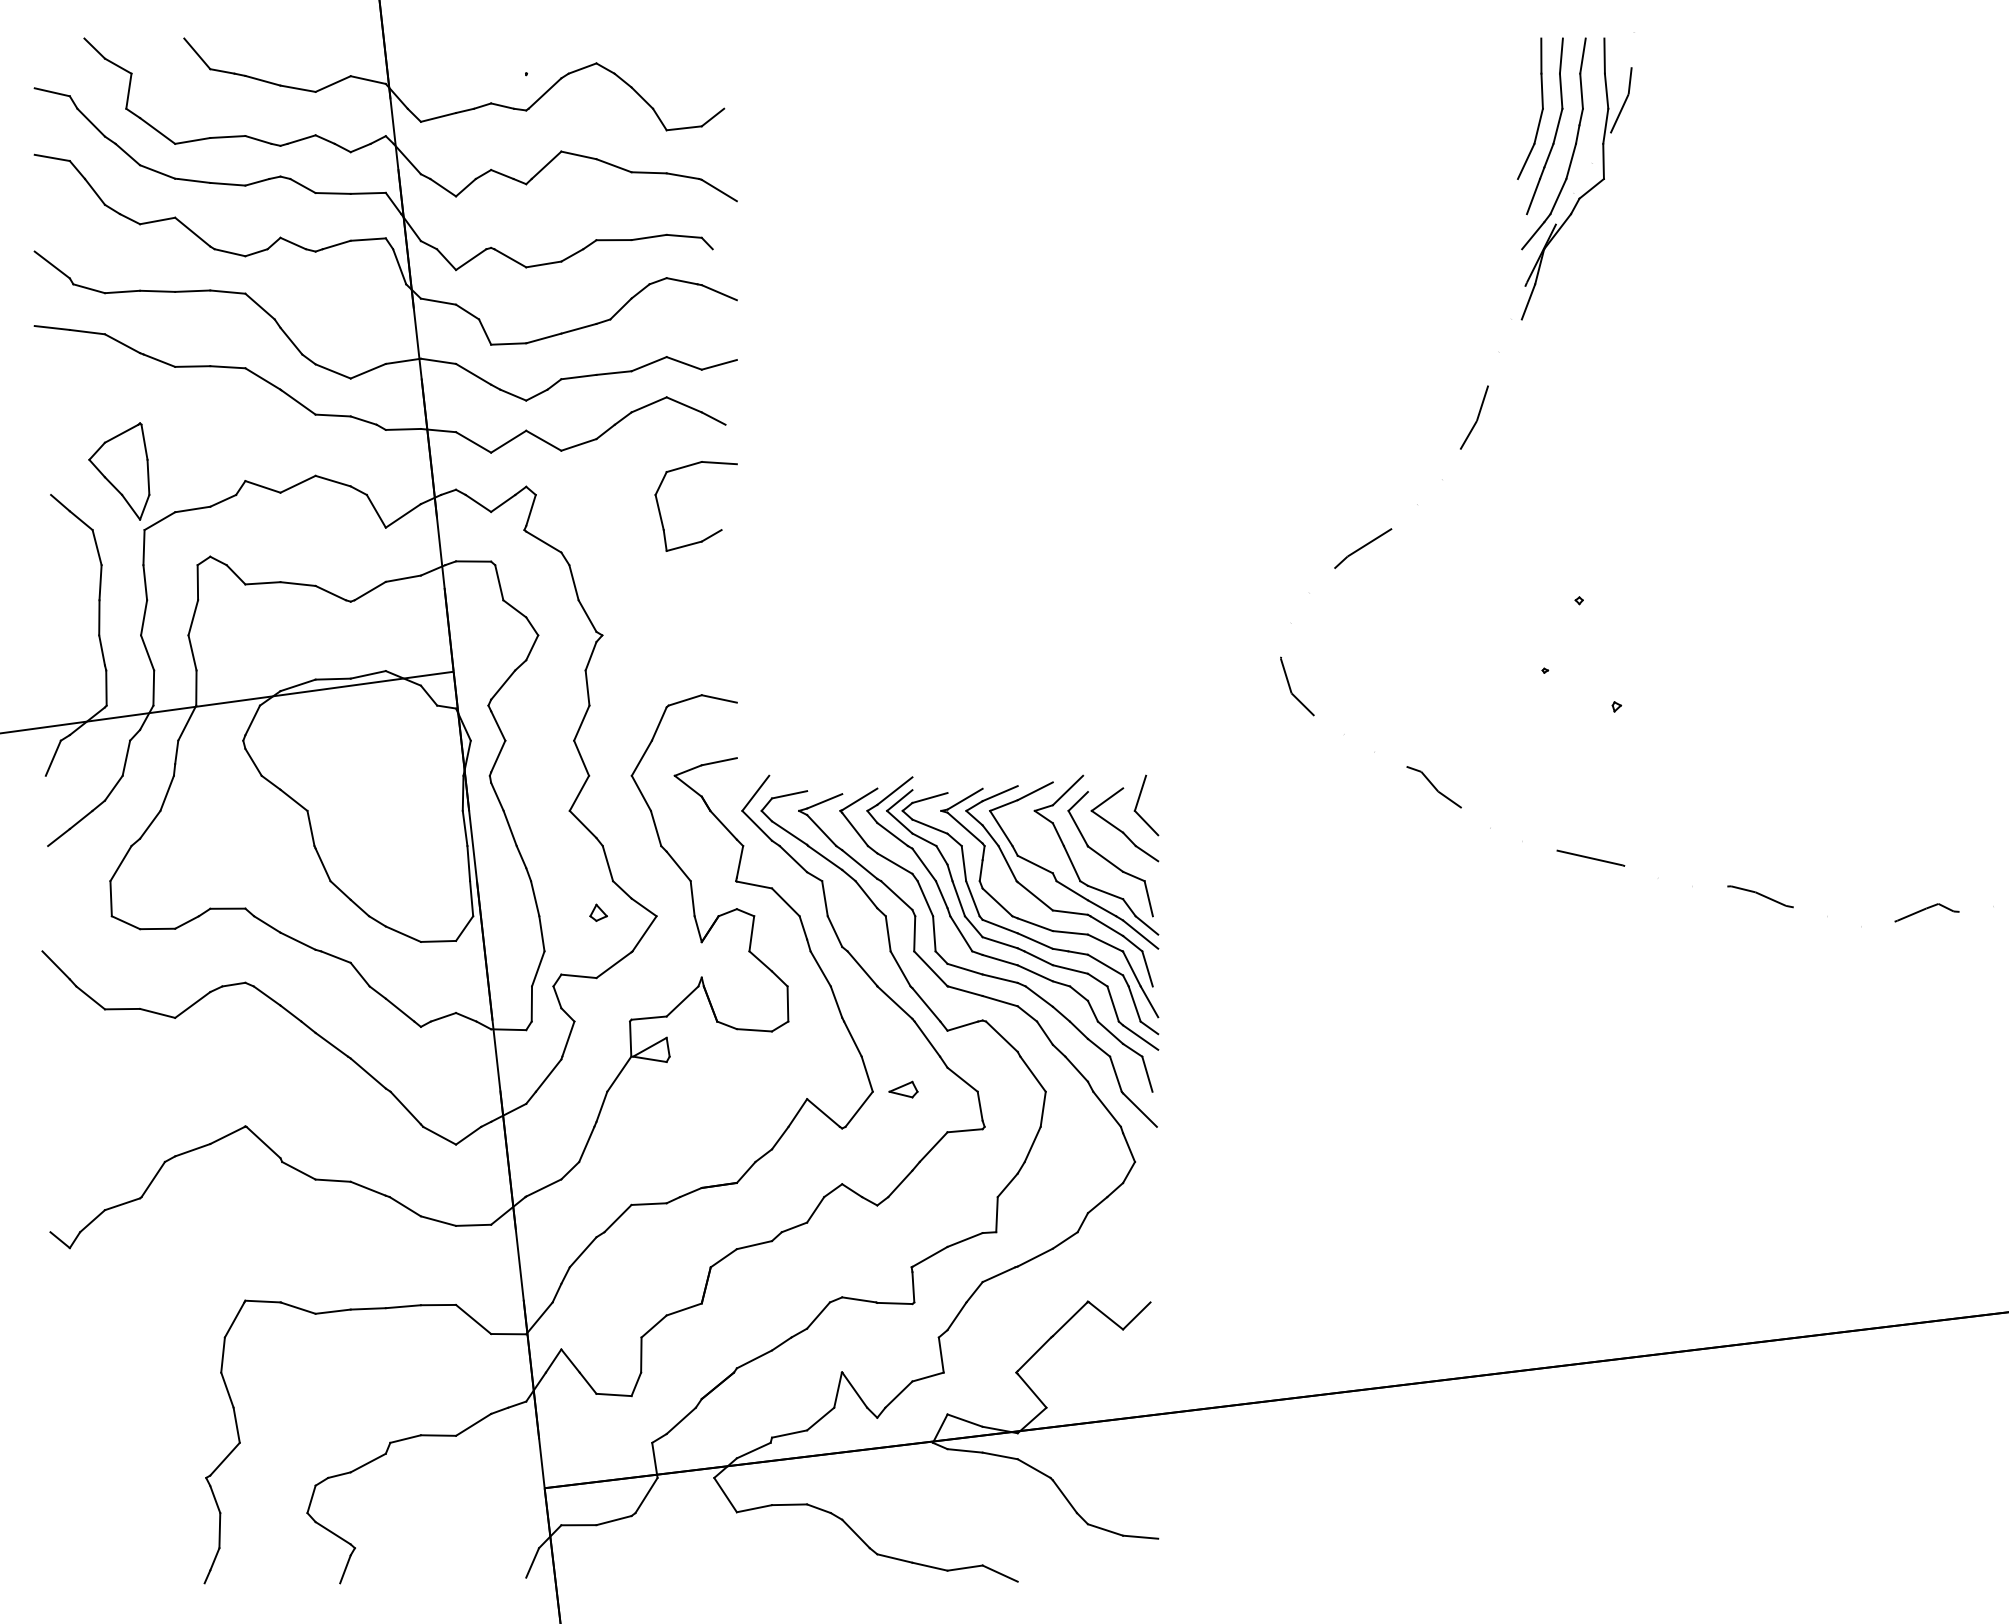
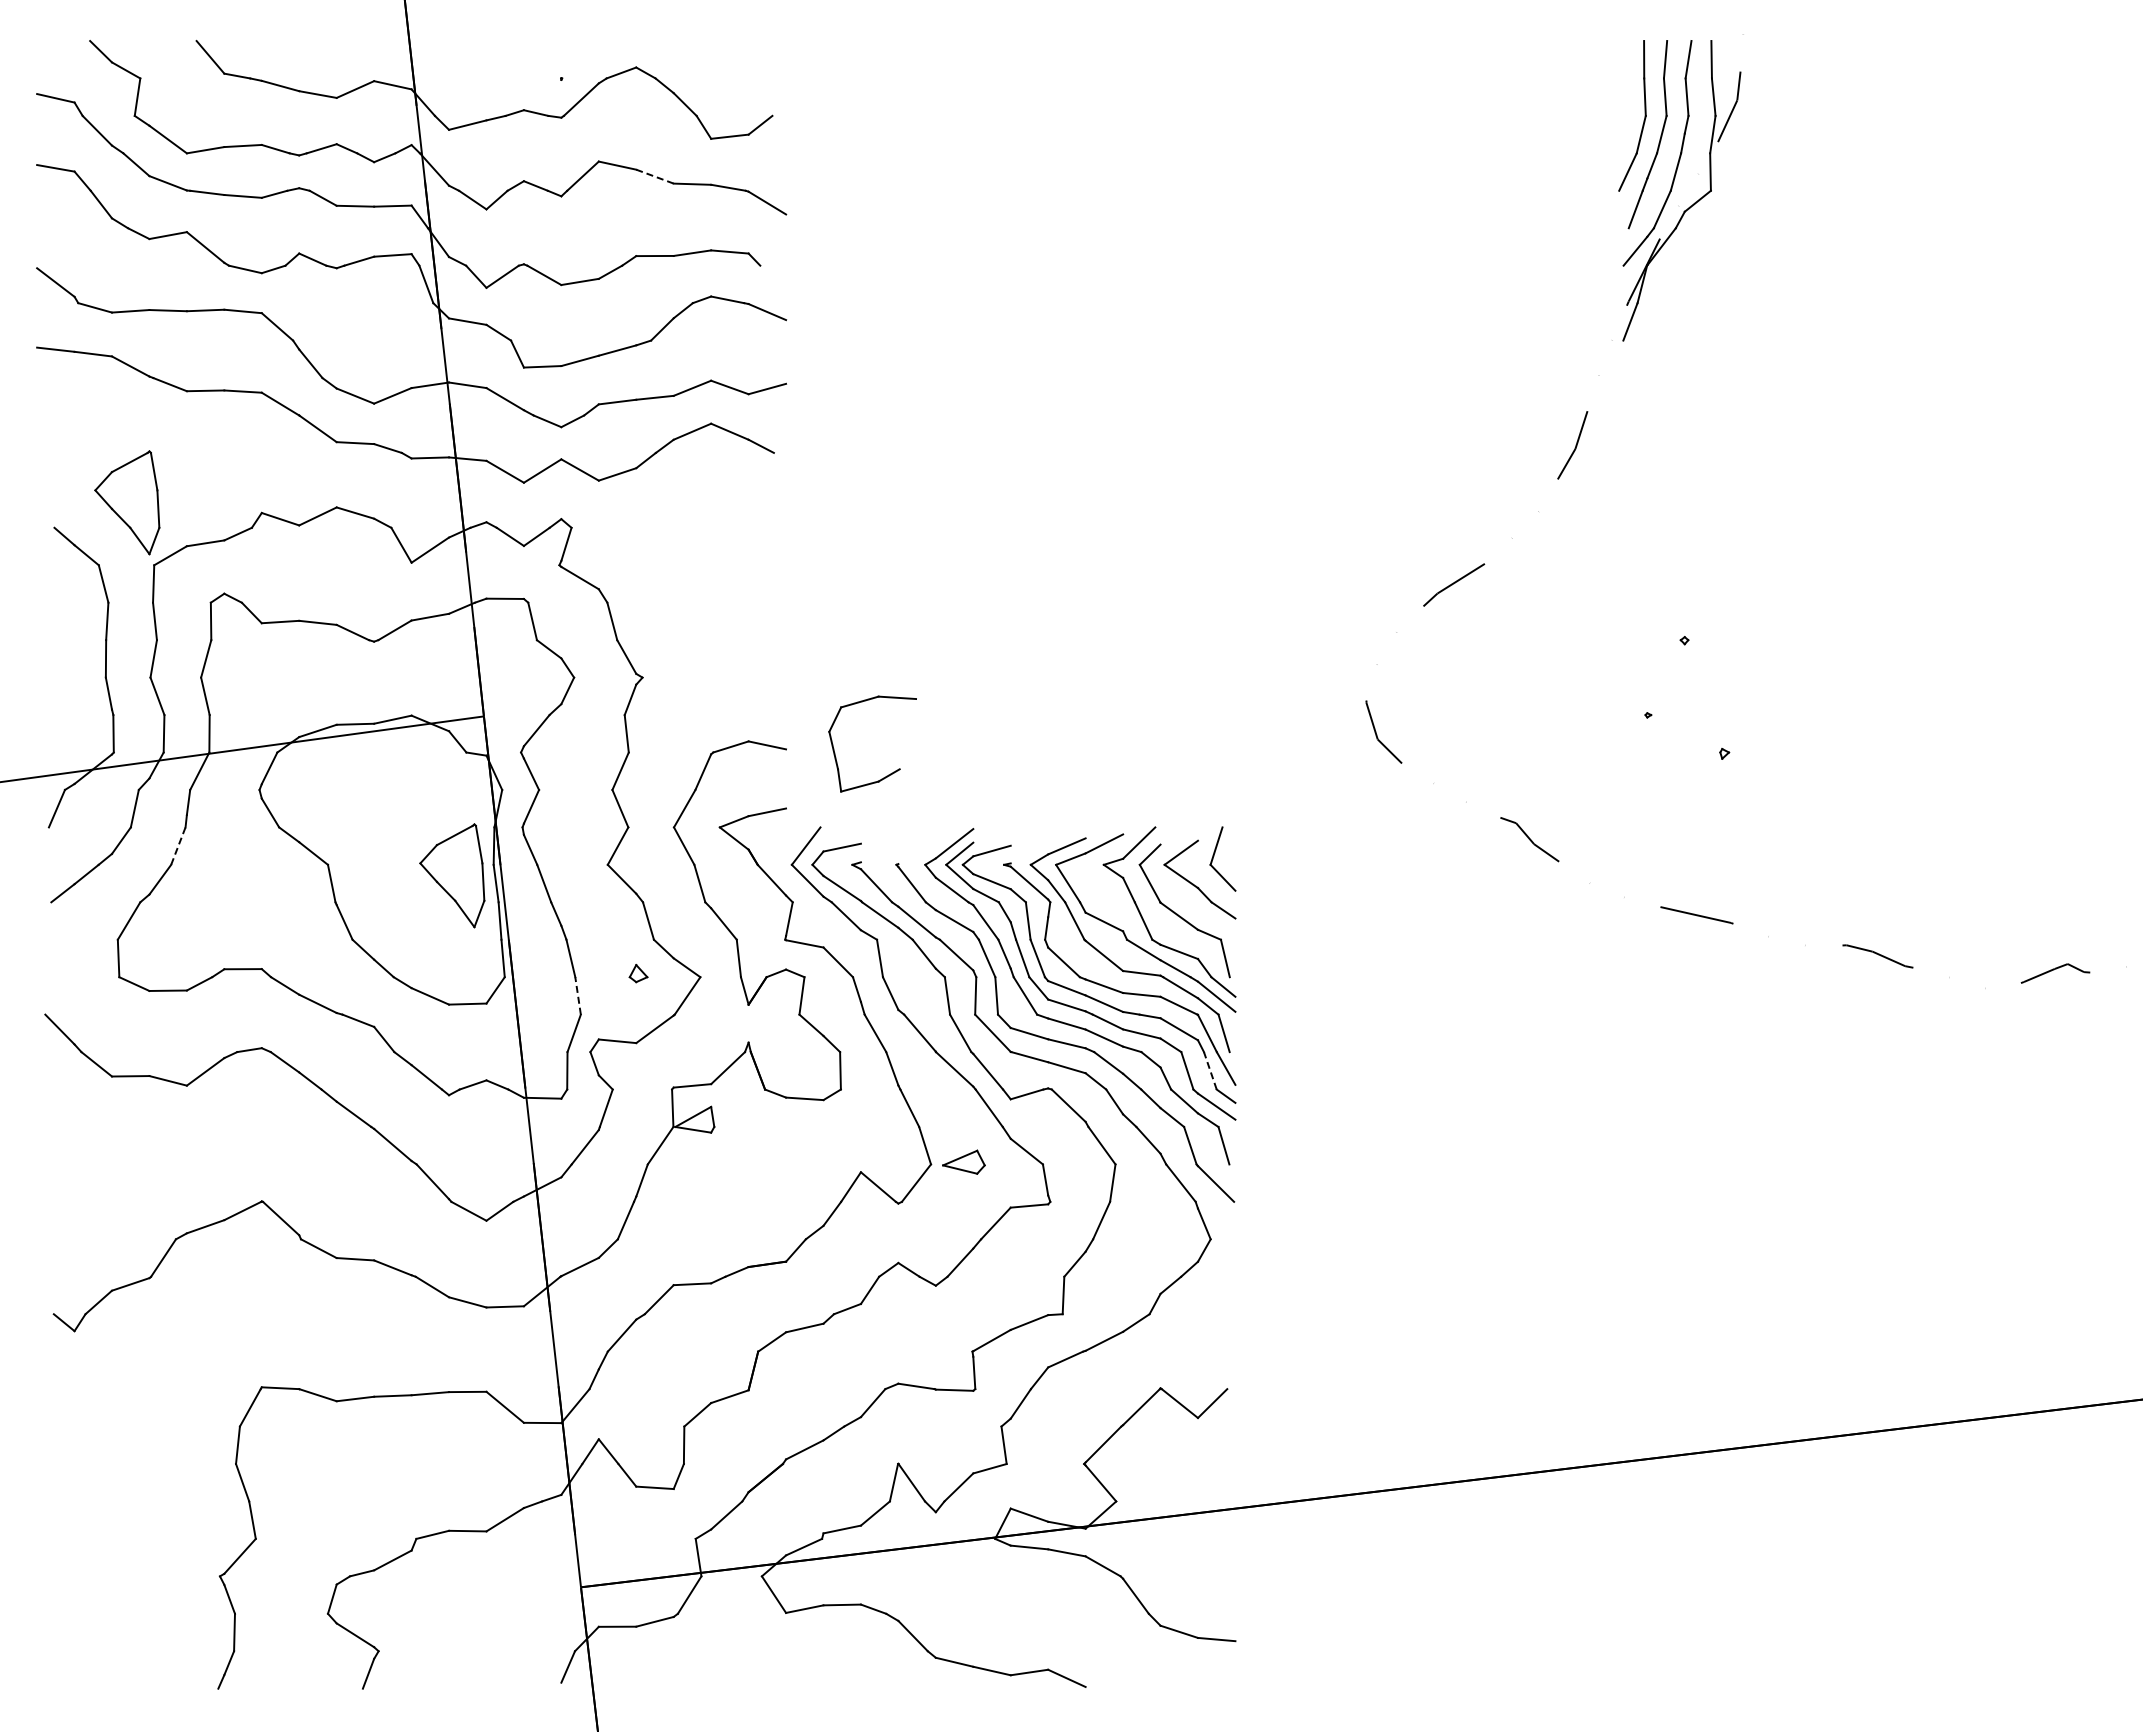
line: (614, 165) -> (655, 176), solid -> dashed
part: (711, 534) -> (888, 774), moved
line: (167, 792) -> (178, 845), solid -> dashed
line: (859, 799) -> (916, 852), removed
line: (965, 799) -> (1029, 852), removed
line: (824, 801) -> (879, 854), removed
part: (424, 820) -> (452, 875), added
line: (542, 933) -> (578, 995), solid -> dashed
line: (1134, 1003) -> (1210, 1070), solid -> dashed
part: (903, 1089) -> (963, 1161), size x1.4

